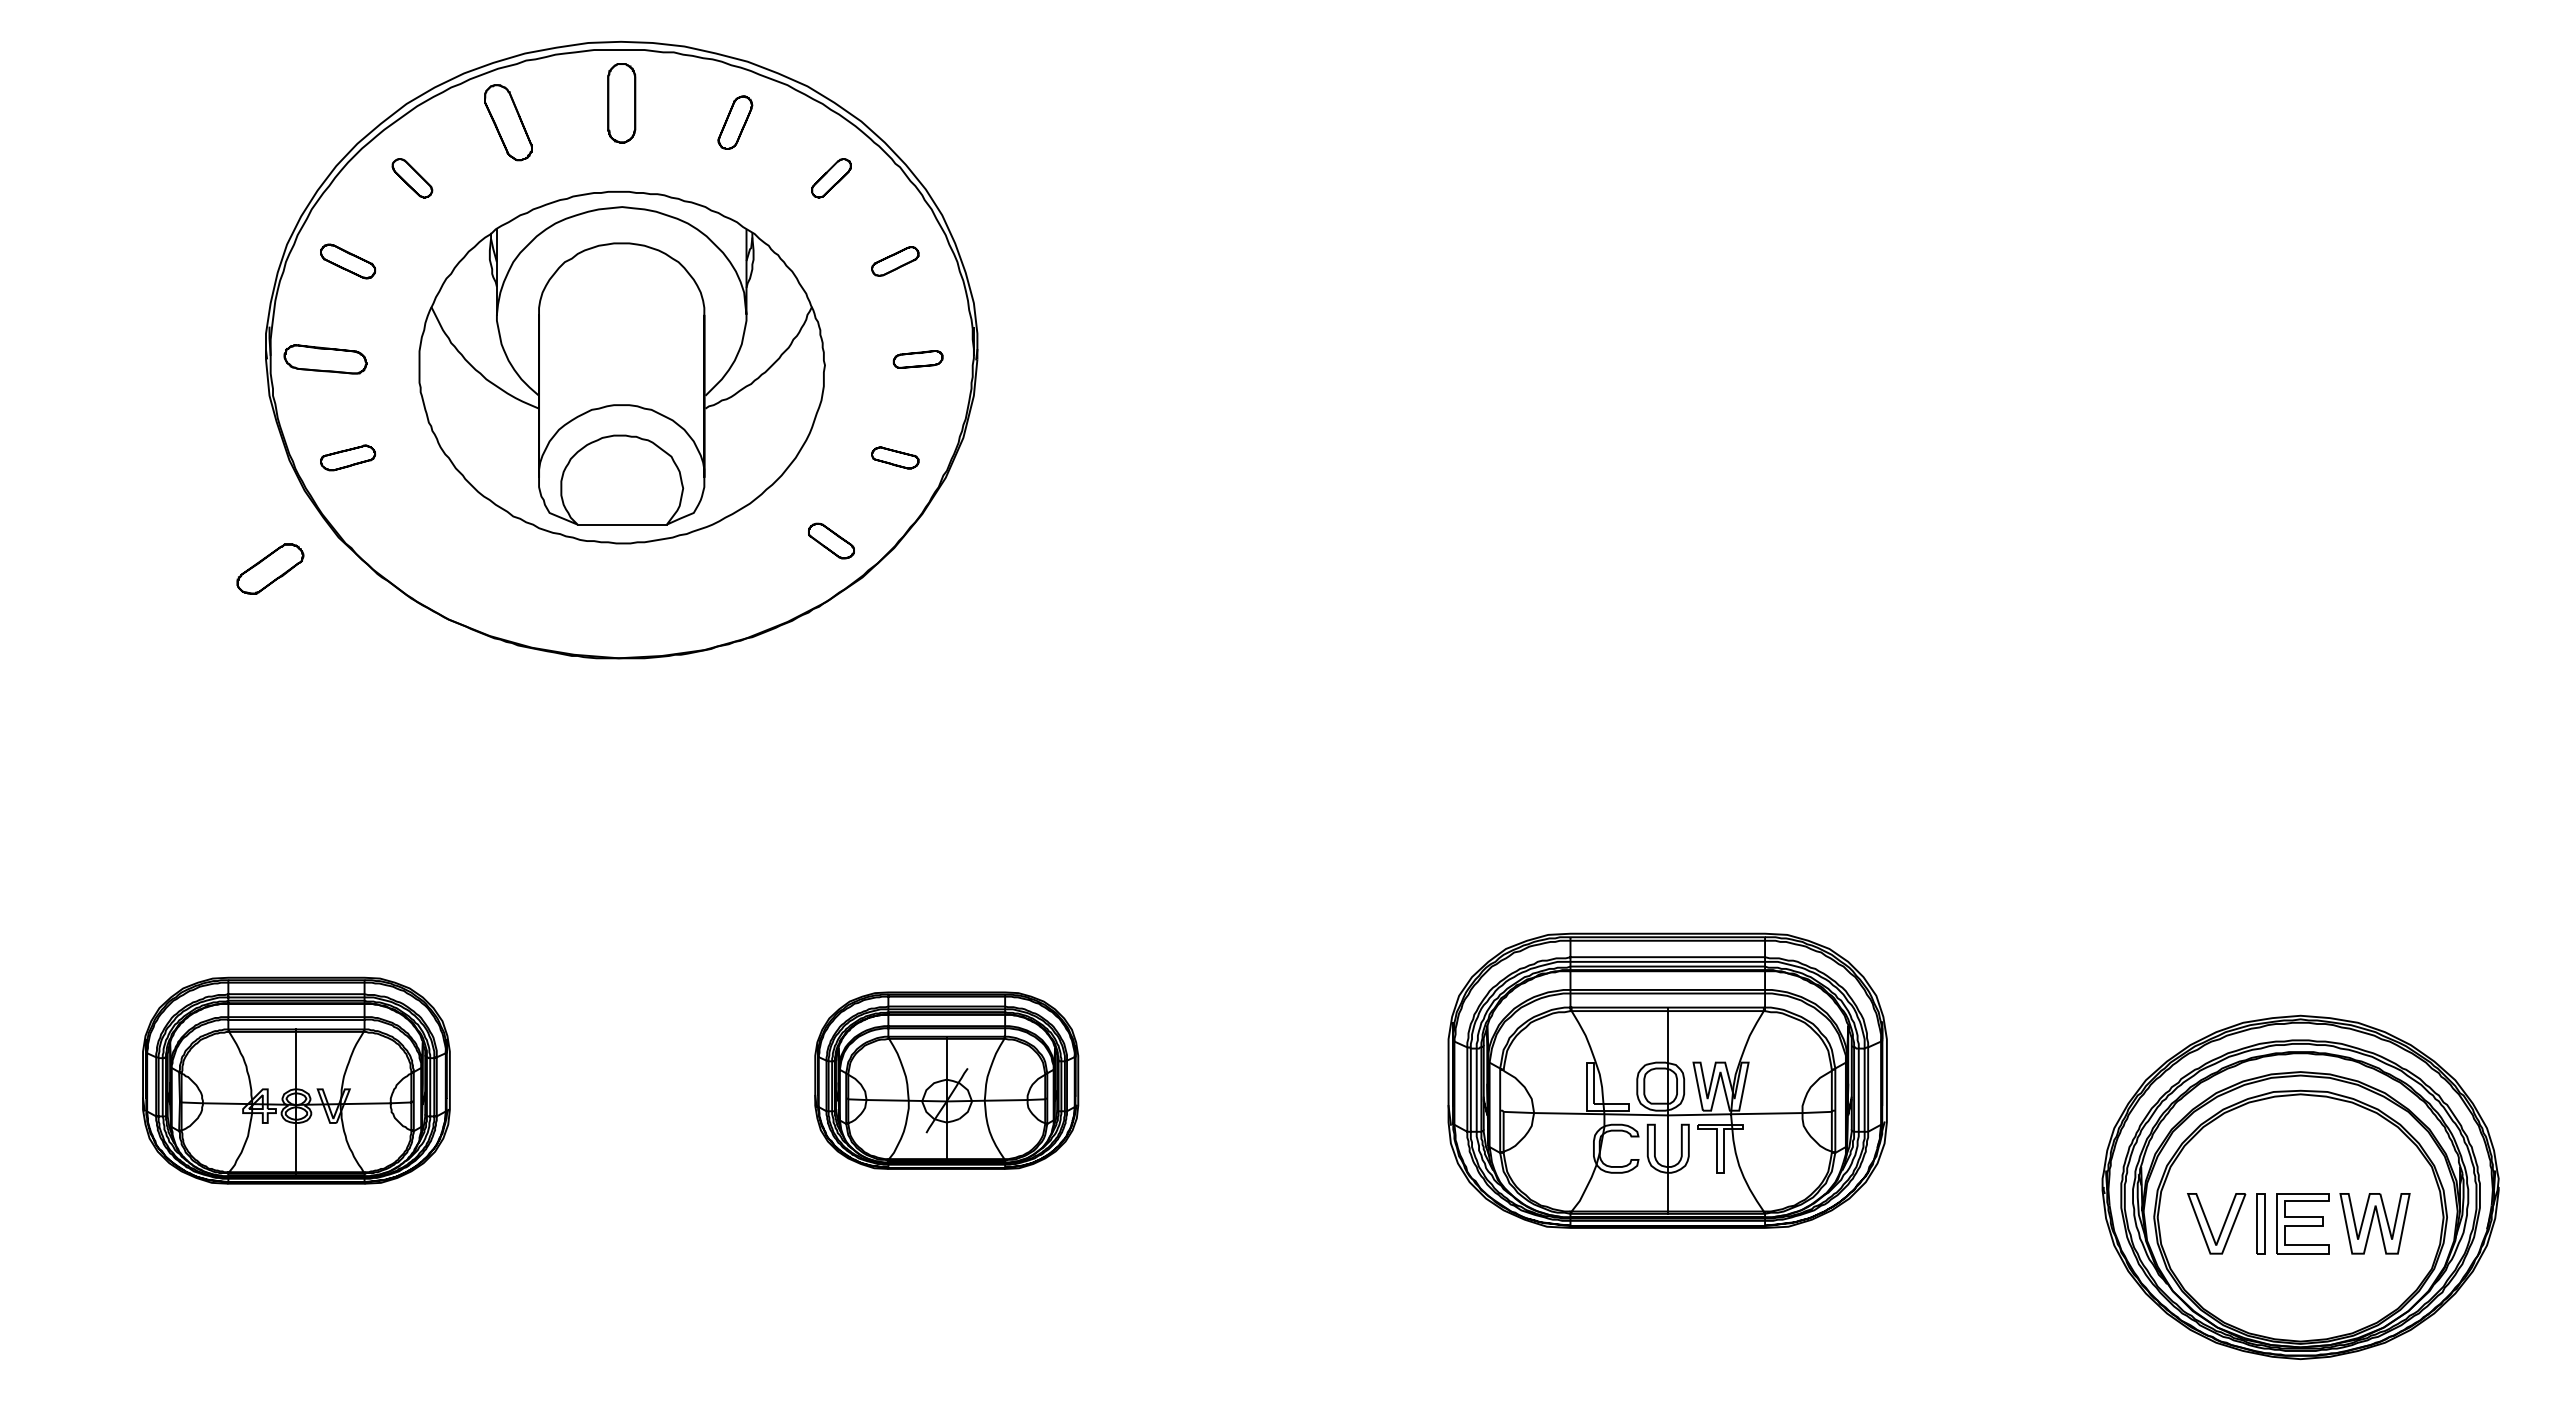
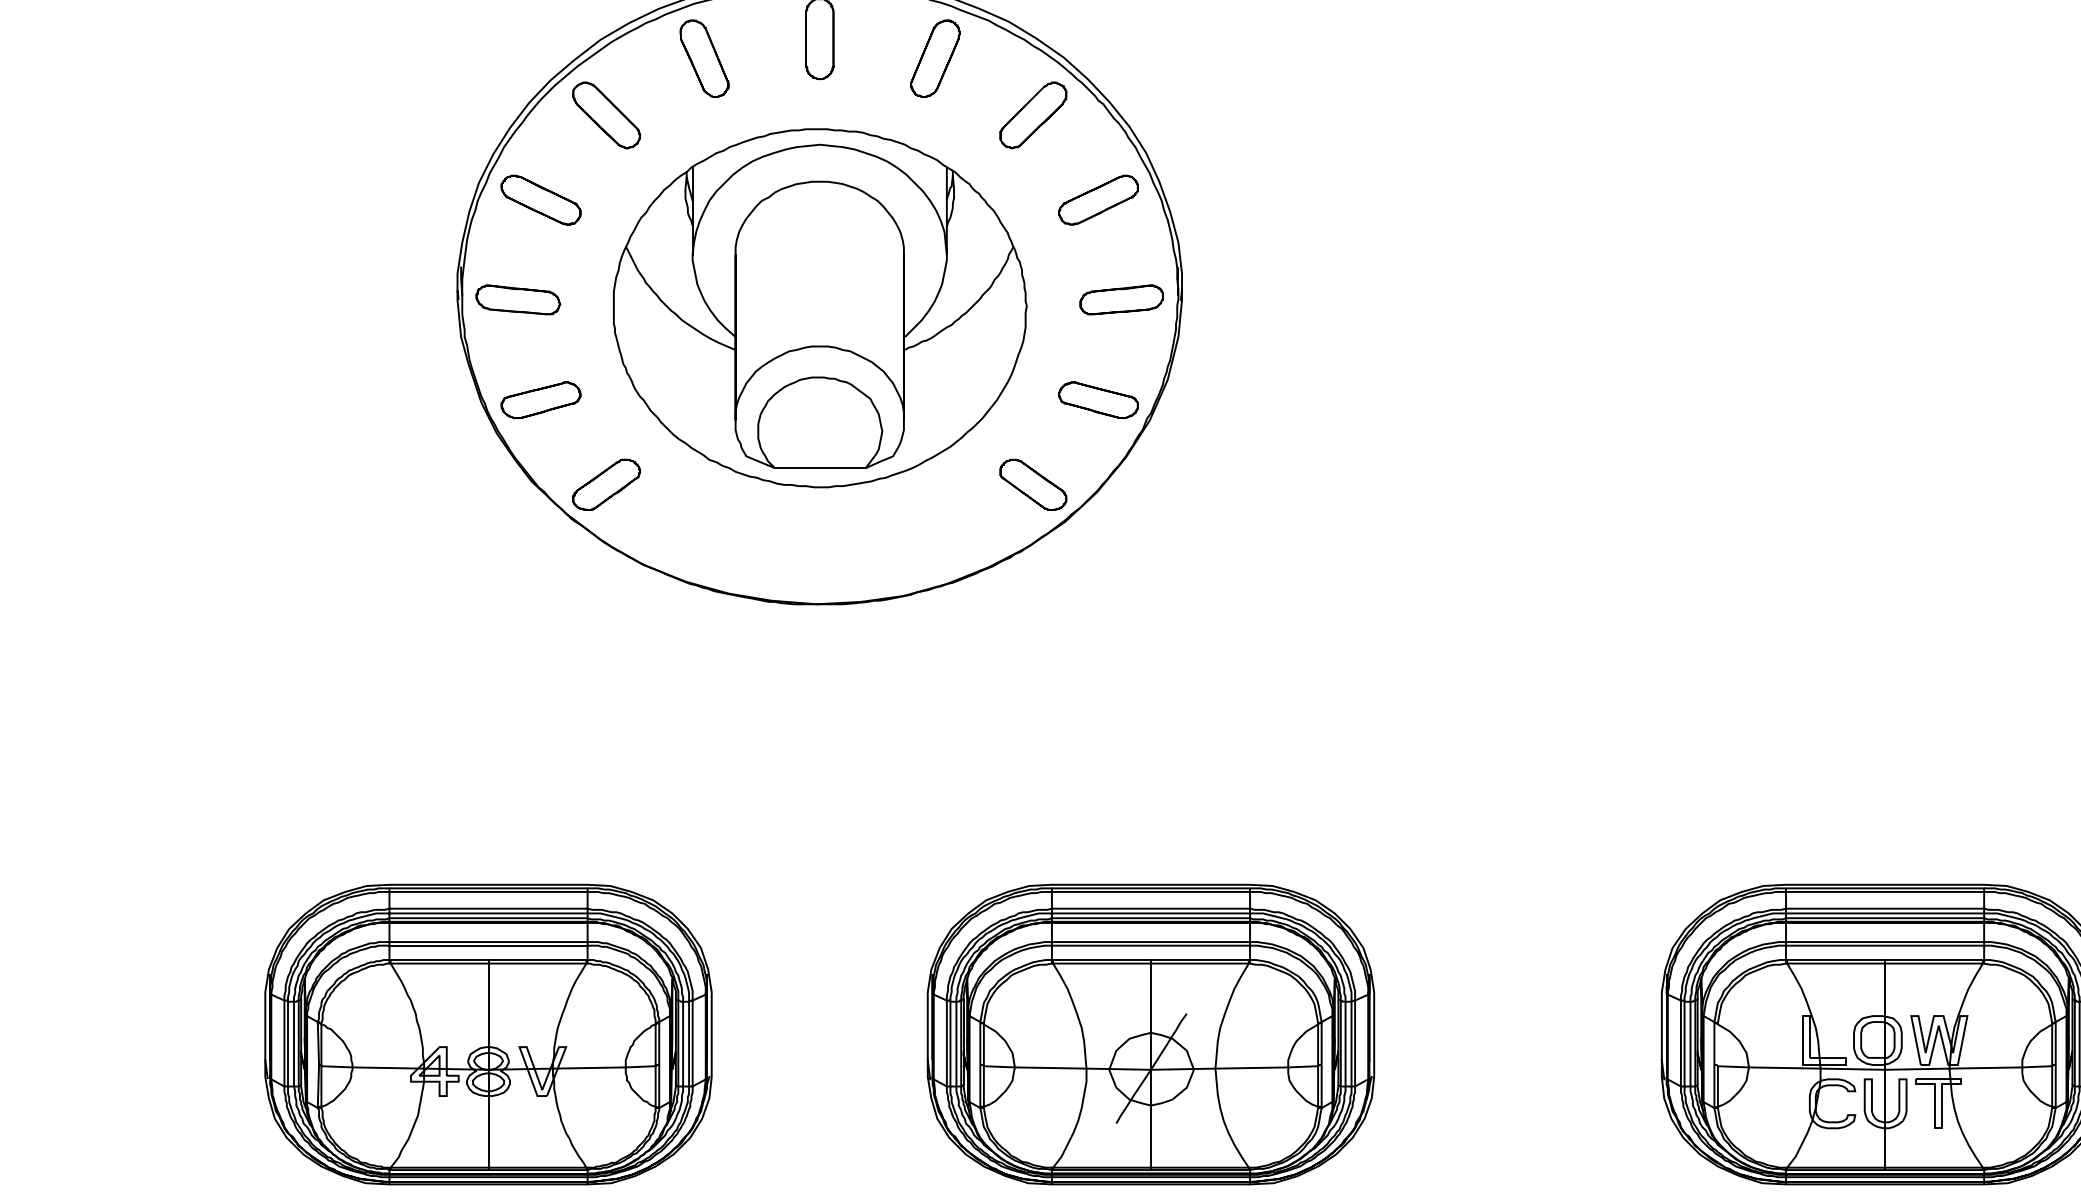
part: (735, 122) -> (935, 58), size x1.43
part: (412, 178) -> (606, 115), size x1.67
part: (831, 178) -> (1033, 115), size x1.67
part: (347, 261) -> (540, 200), size x1.43
part: (894, 261) -> (1097, 200), size x1.67
part: (917, 359) -> (1121, 299), size x1.67
part: (347, 457) -> (540, 399), size x1.43
part: (894, 457) -> (1097, 399), size x1.67
part: (831, 540) -> (1033, 484), size x1.43
part: (270, 568) -> (606, 484), moved
part: (296, 1080) -> (488, 1034), size x1.43
part: (946, 1080) -> (1150, 1034), size x1.67

